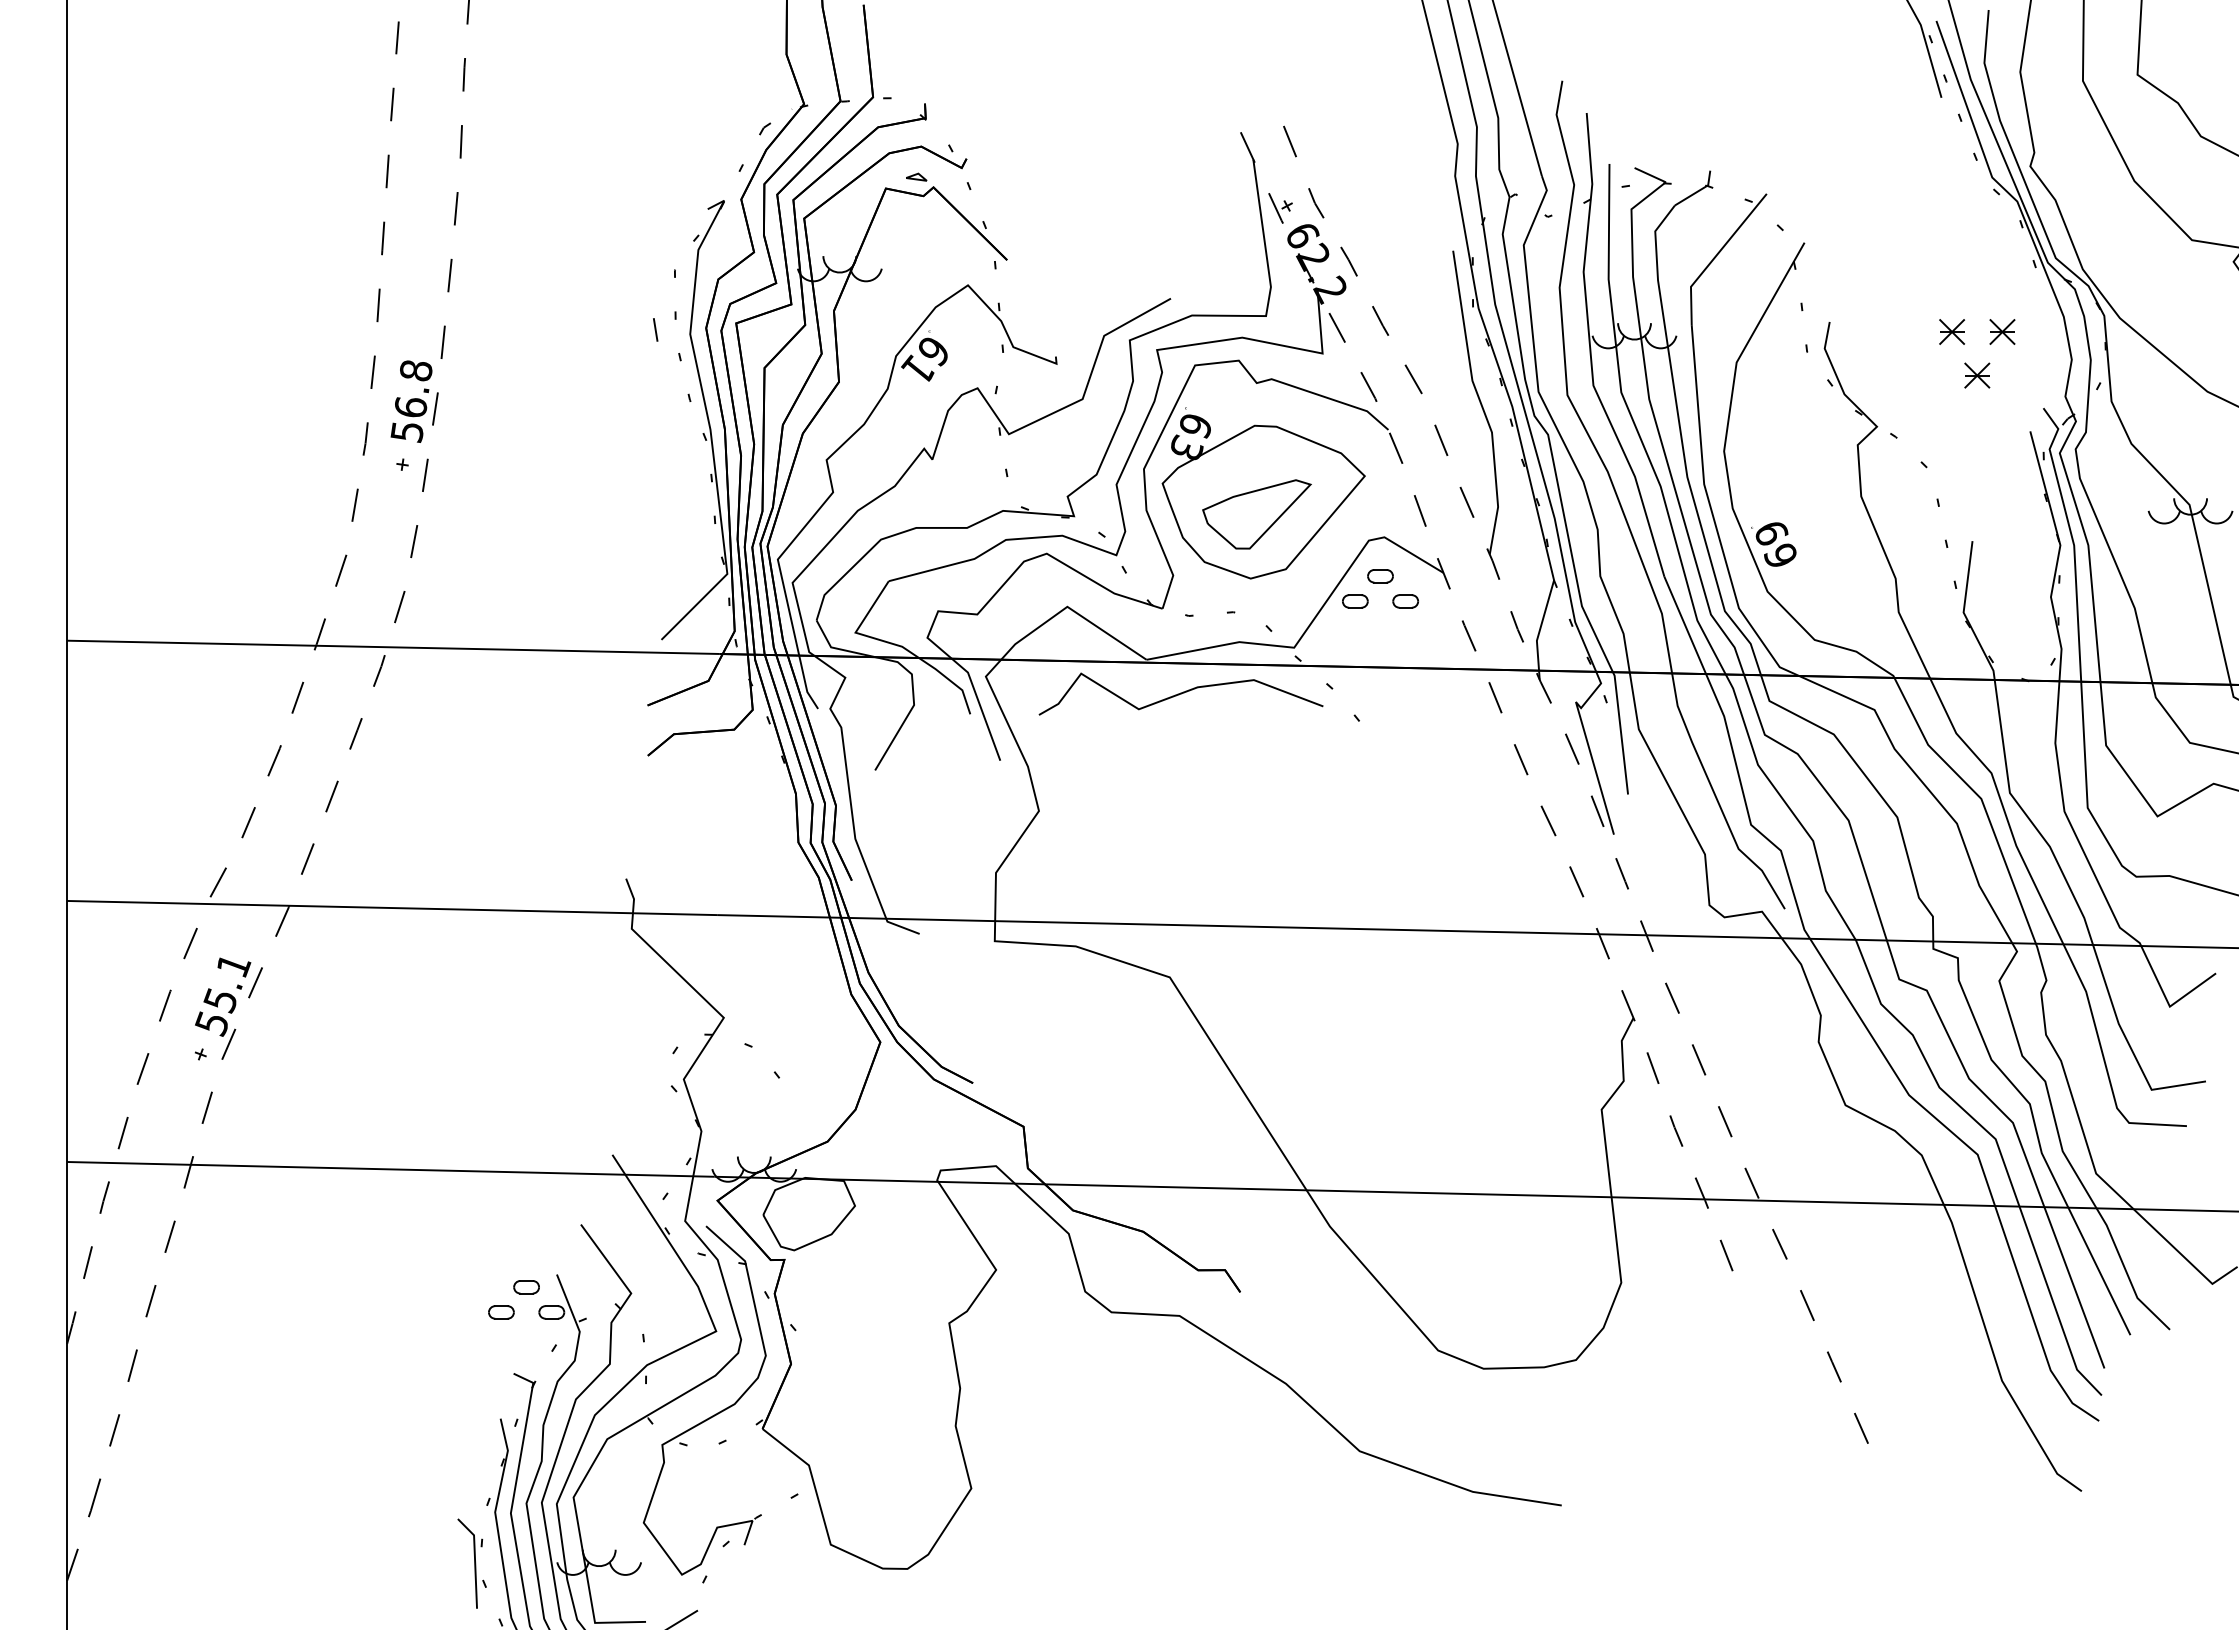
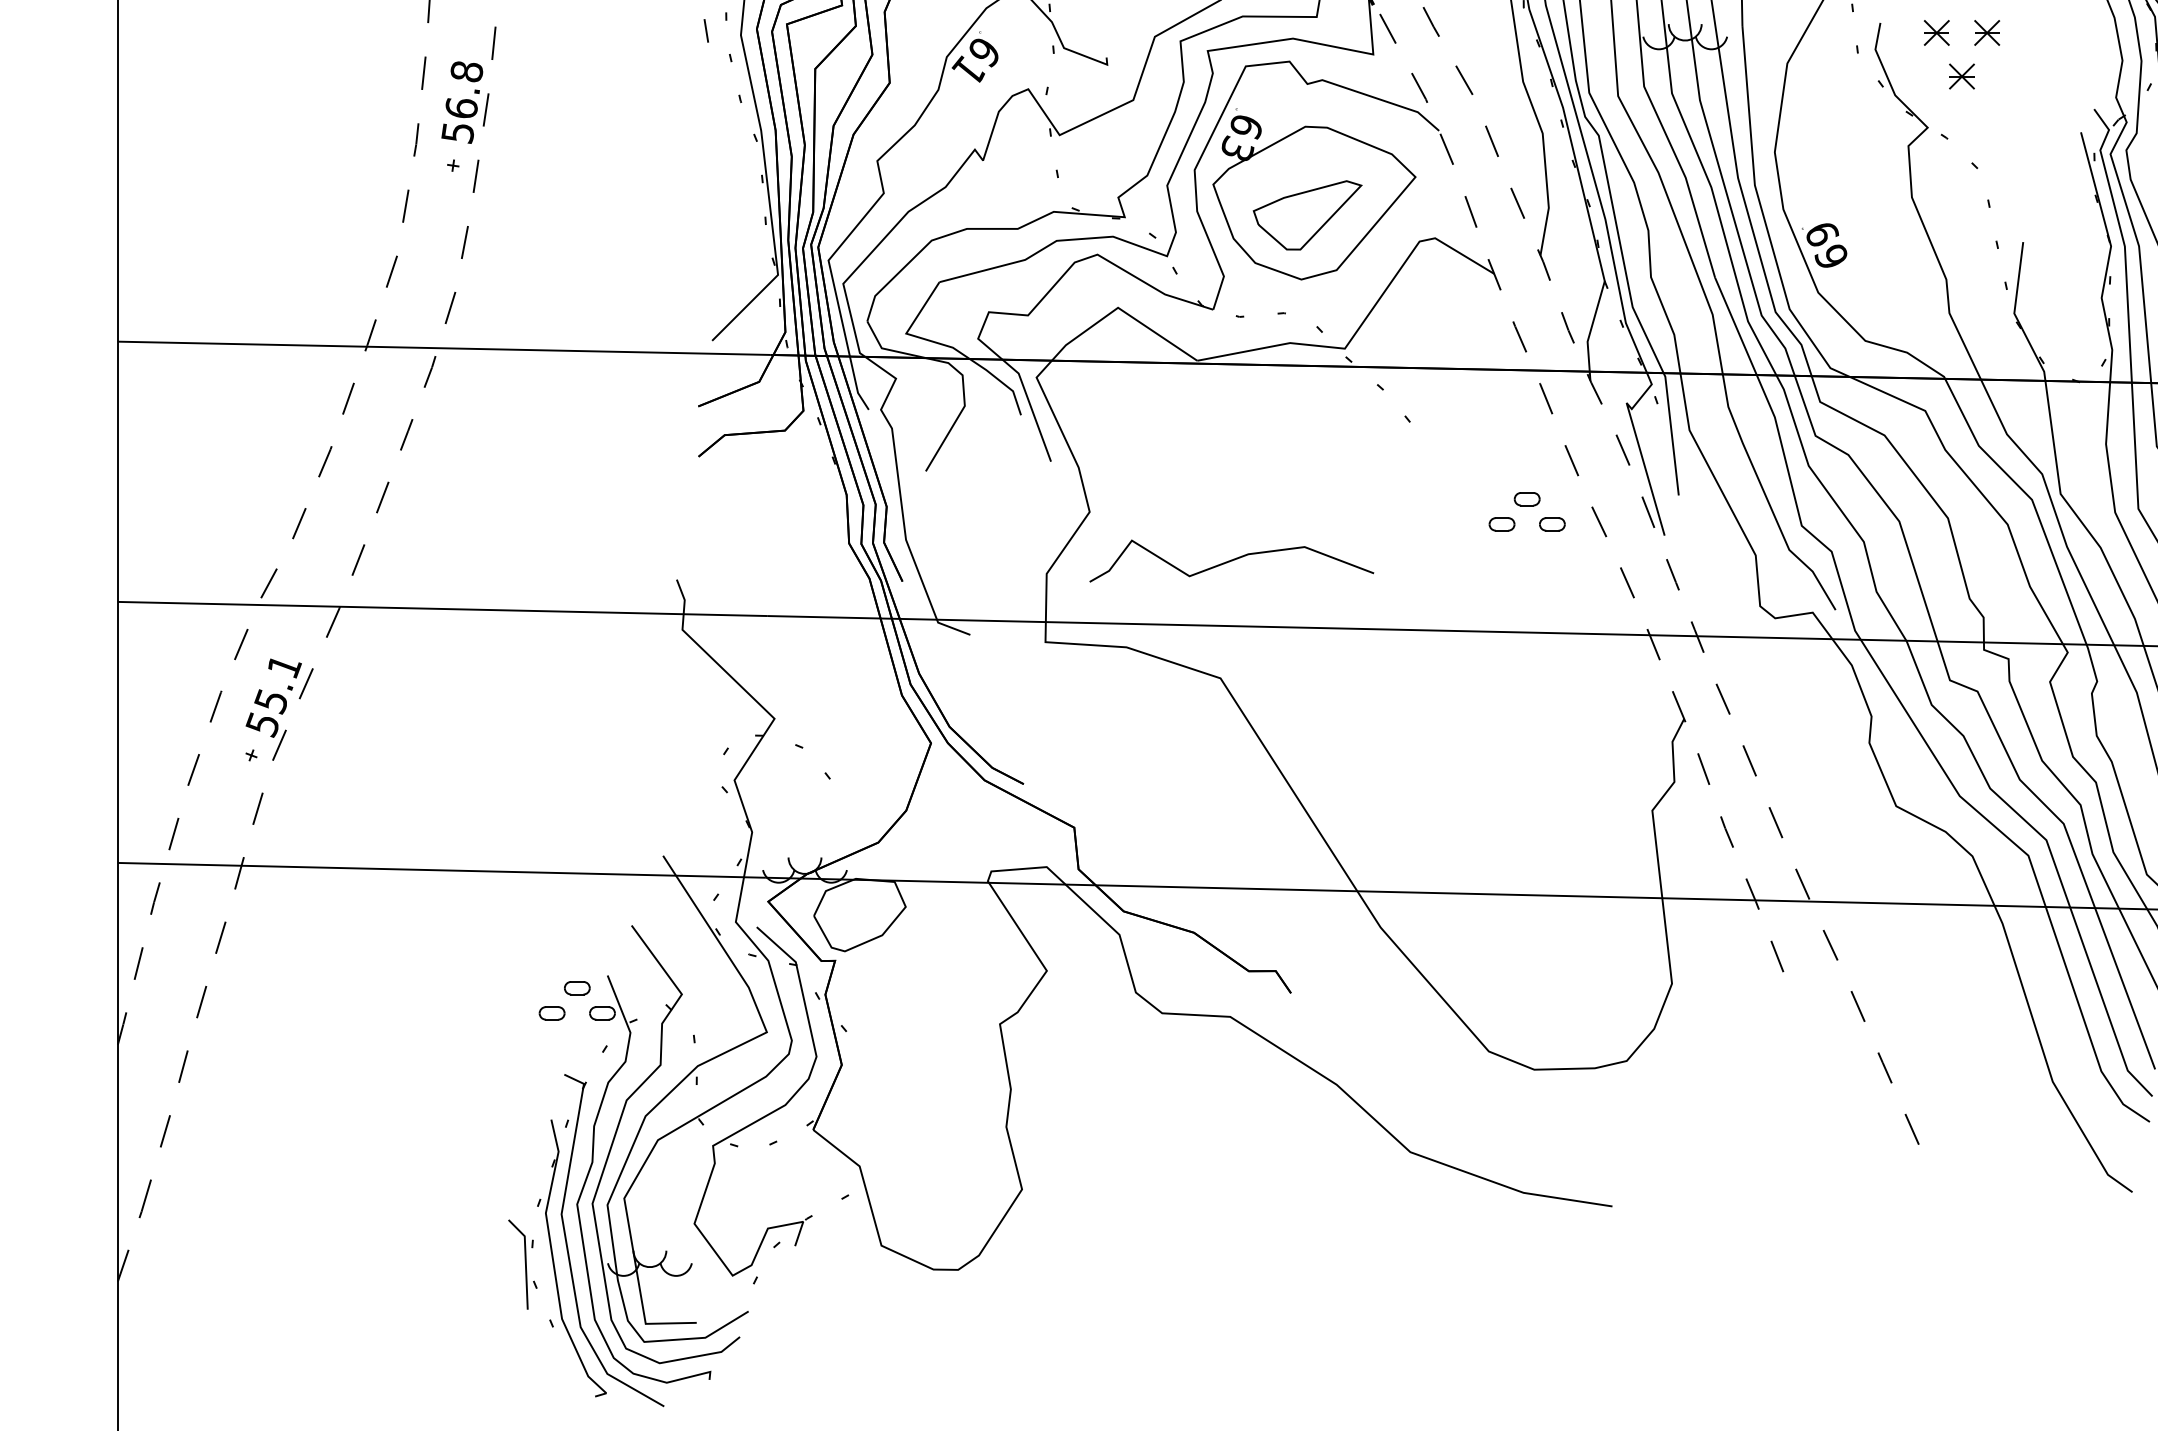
part: (1966, 363) -> (1951, 64), moved
part: (1380, 588) -> (1527, 511), moved
curve: (1180, 693) -> (1231, 560), moved

